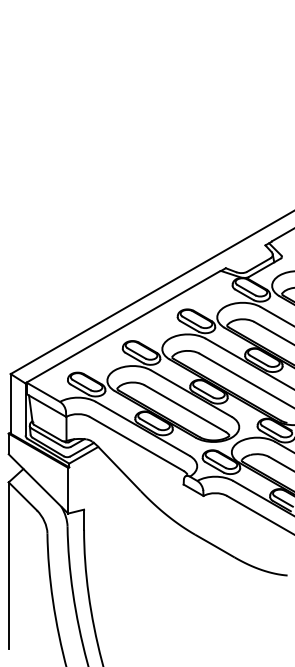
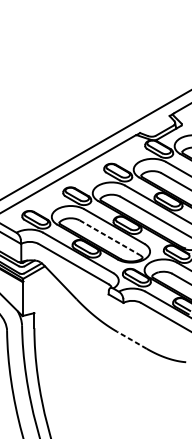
line: (185, 408) -> (110, 237), solid -> dashed
line: (214, 546) -> (131, 340), solid -> dashed

